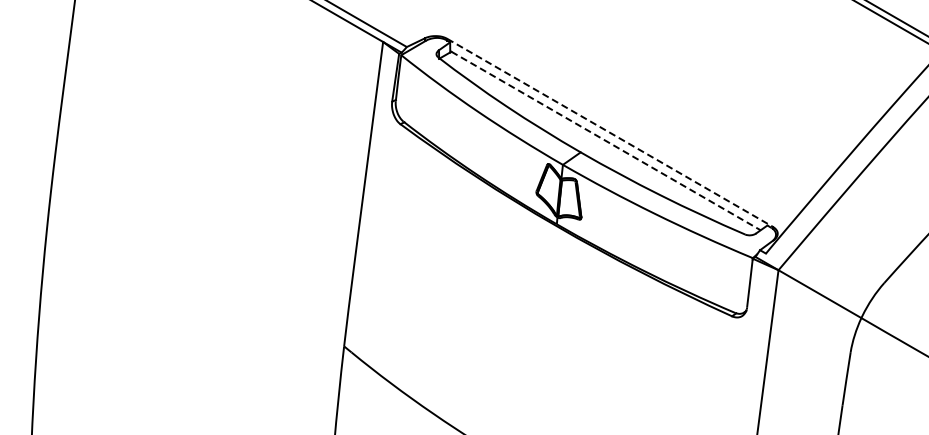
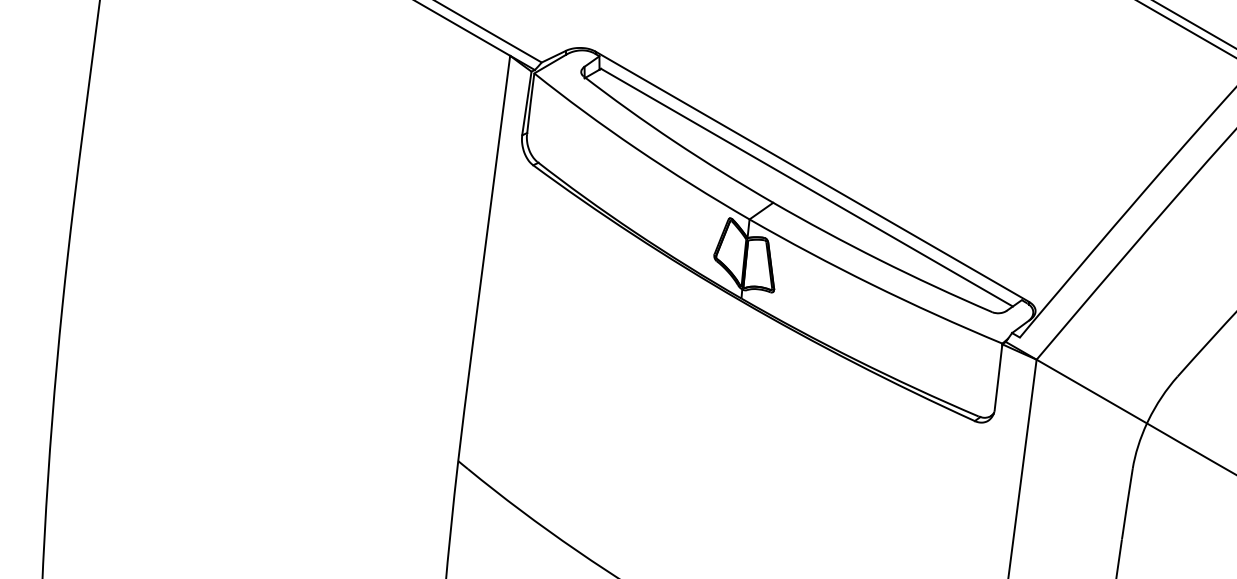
line: (610, 132) -> (812, 176), dashed -> solid
line: (606, 141) -> (807, 188), dashed -> solid

